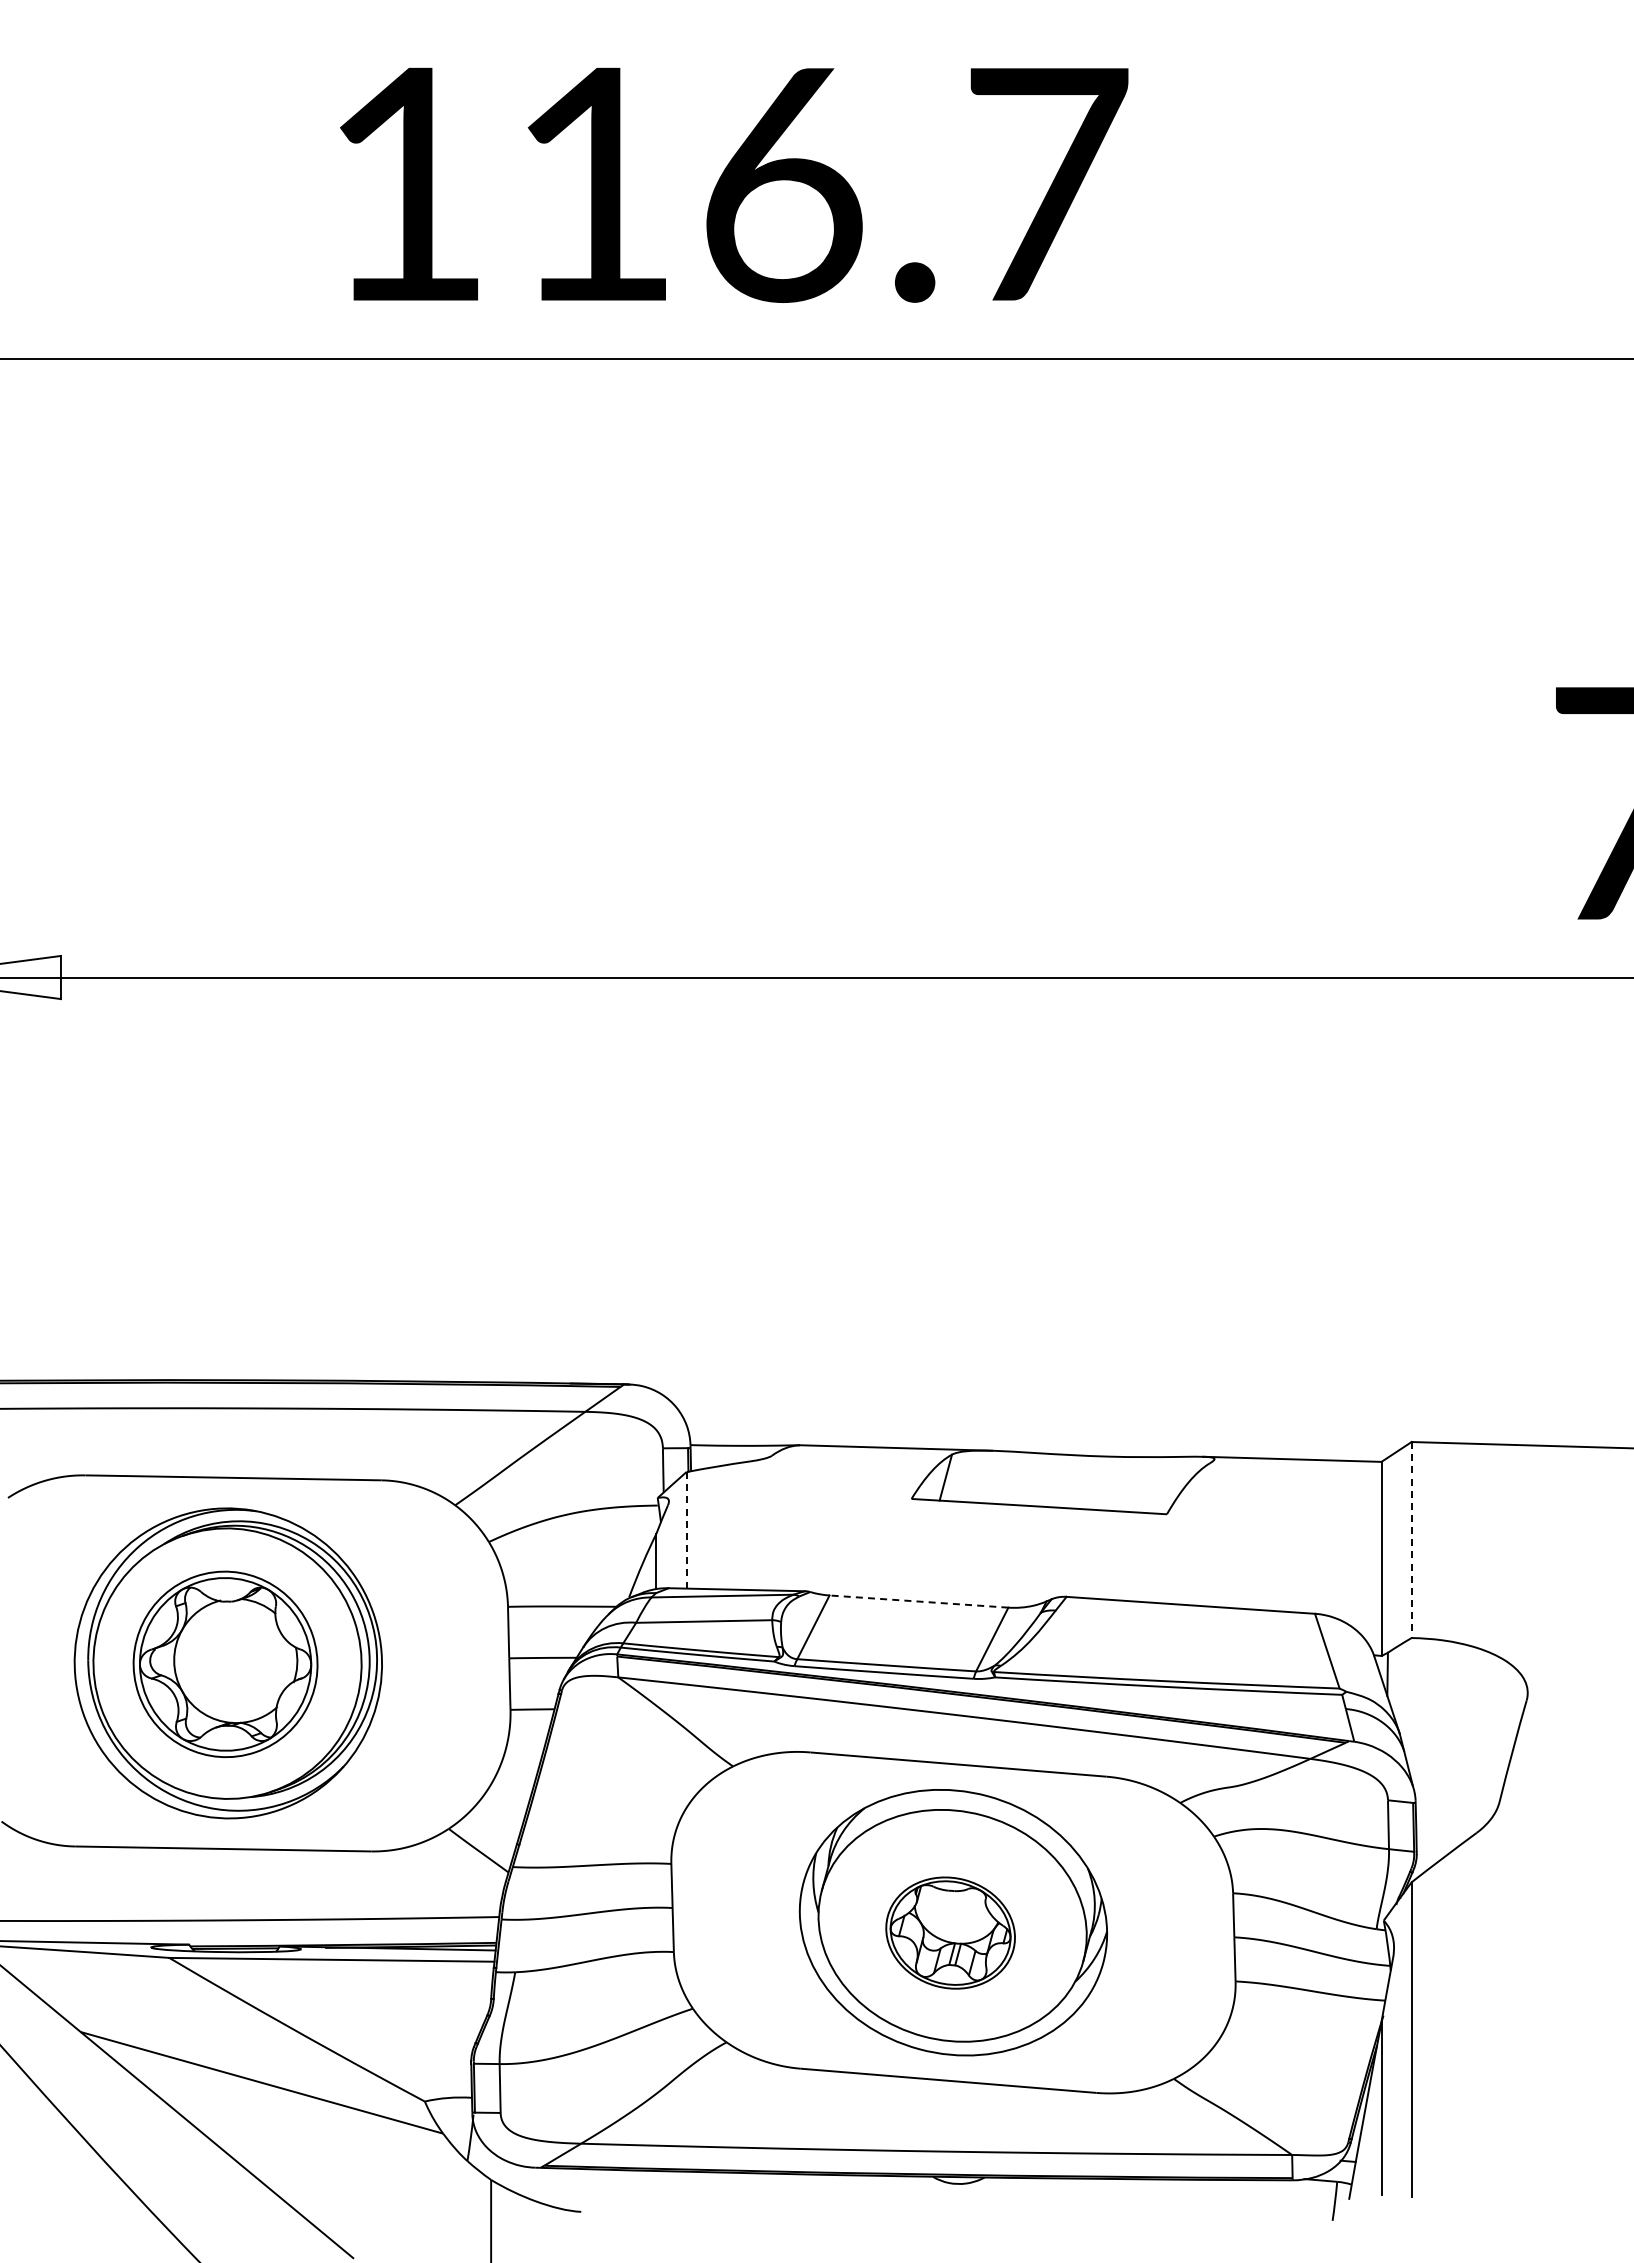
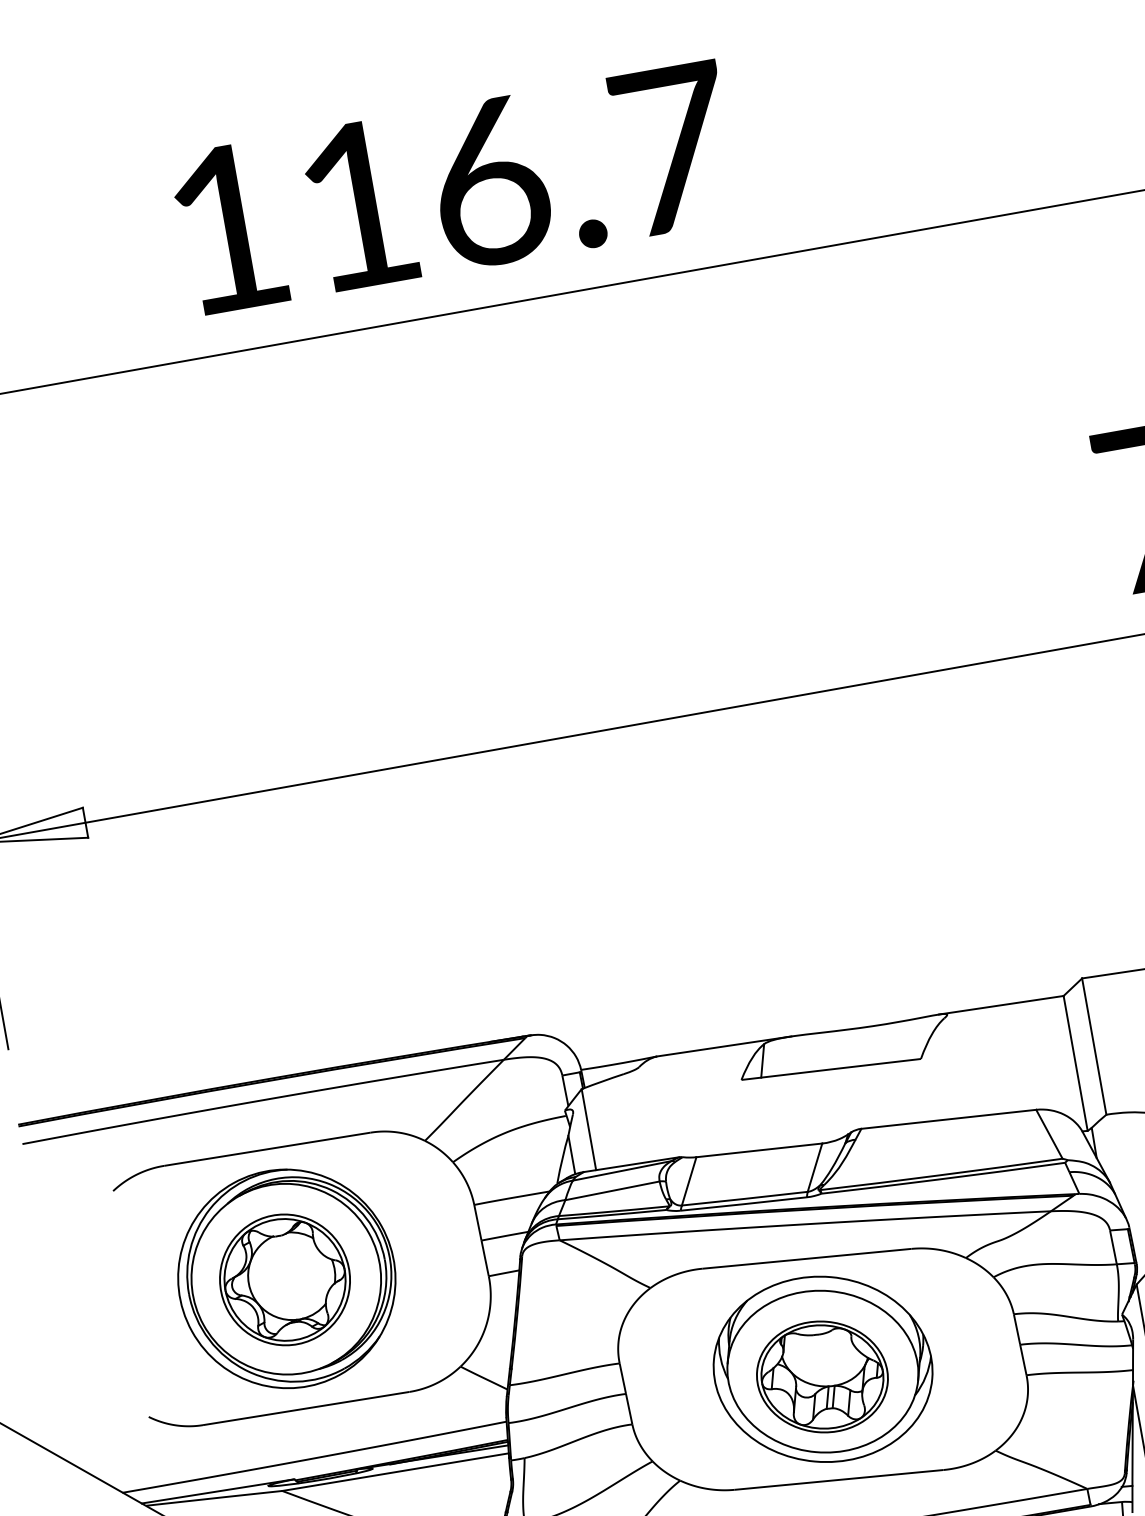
line: (686, 1530) -> (588, 1129), dashed -> solid
line: (1411, 1540) -> (1094, 1046), dashed -> solid
line: (918, 1601) -> (759, 1150), dashed -> solid
part: (950, 1932) -> (822, 1376), size x1.43

